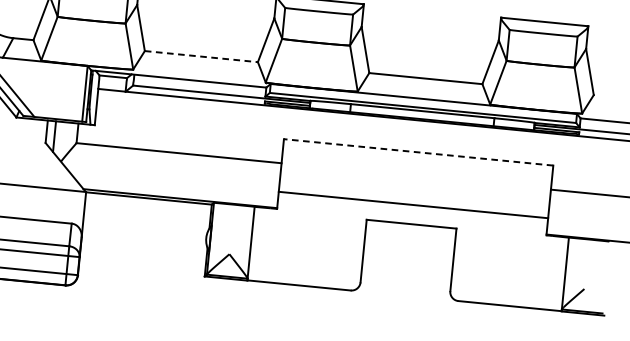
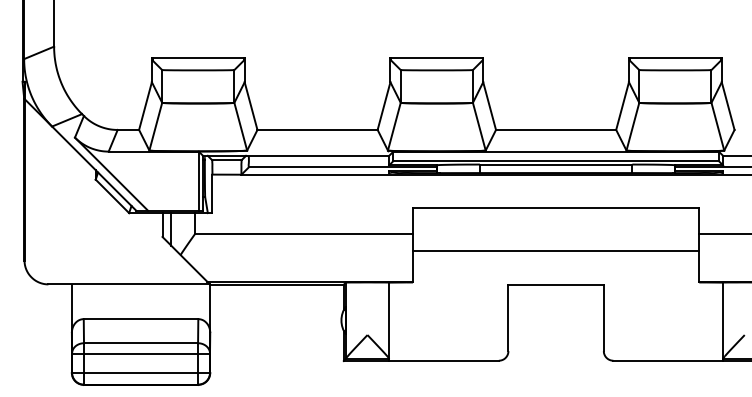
line: (202, 56) -> (318, 129), dashed -> solid
line: (418, 152) -> (555, 208), dashed -> solid
line: (413, 205) -> (556, 251), moved

